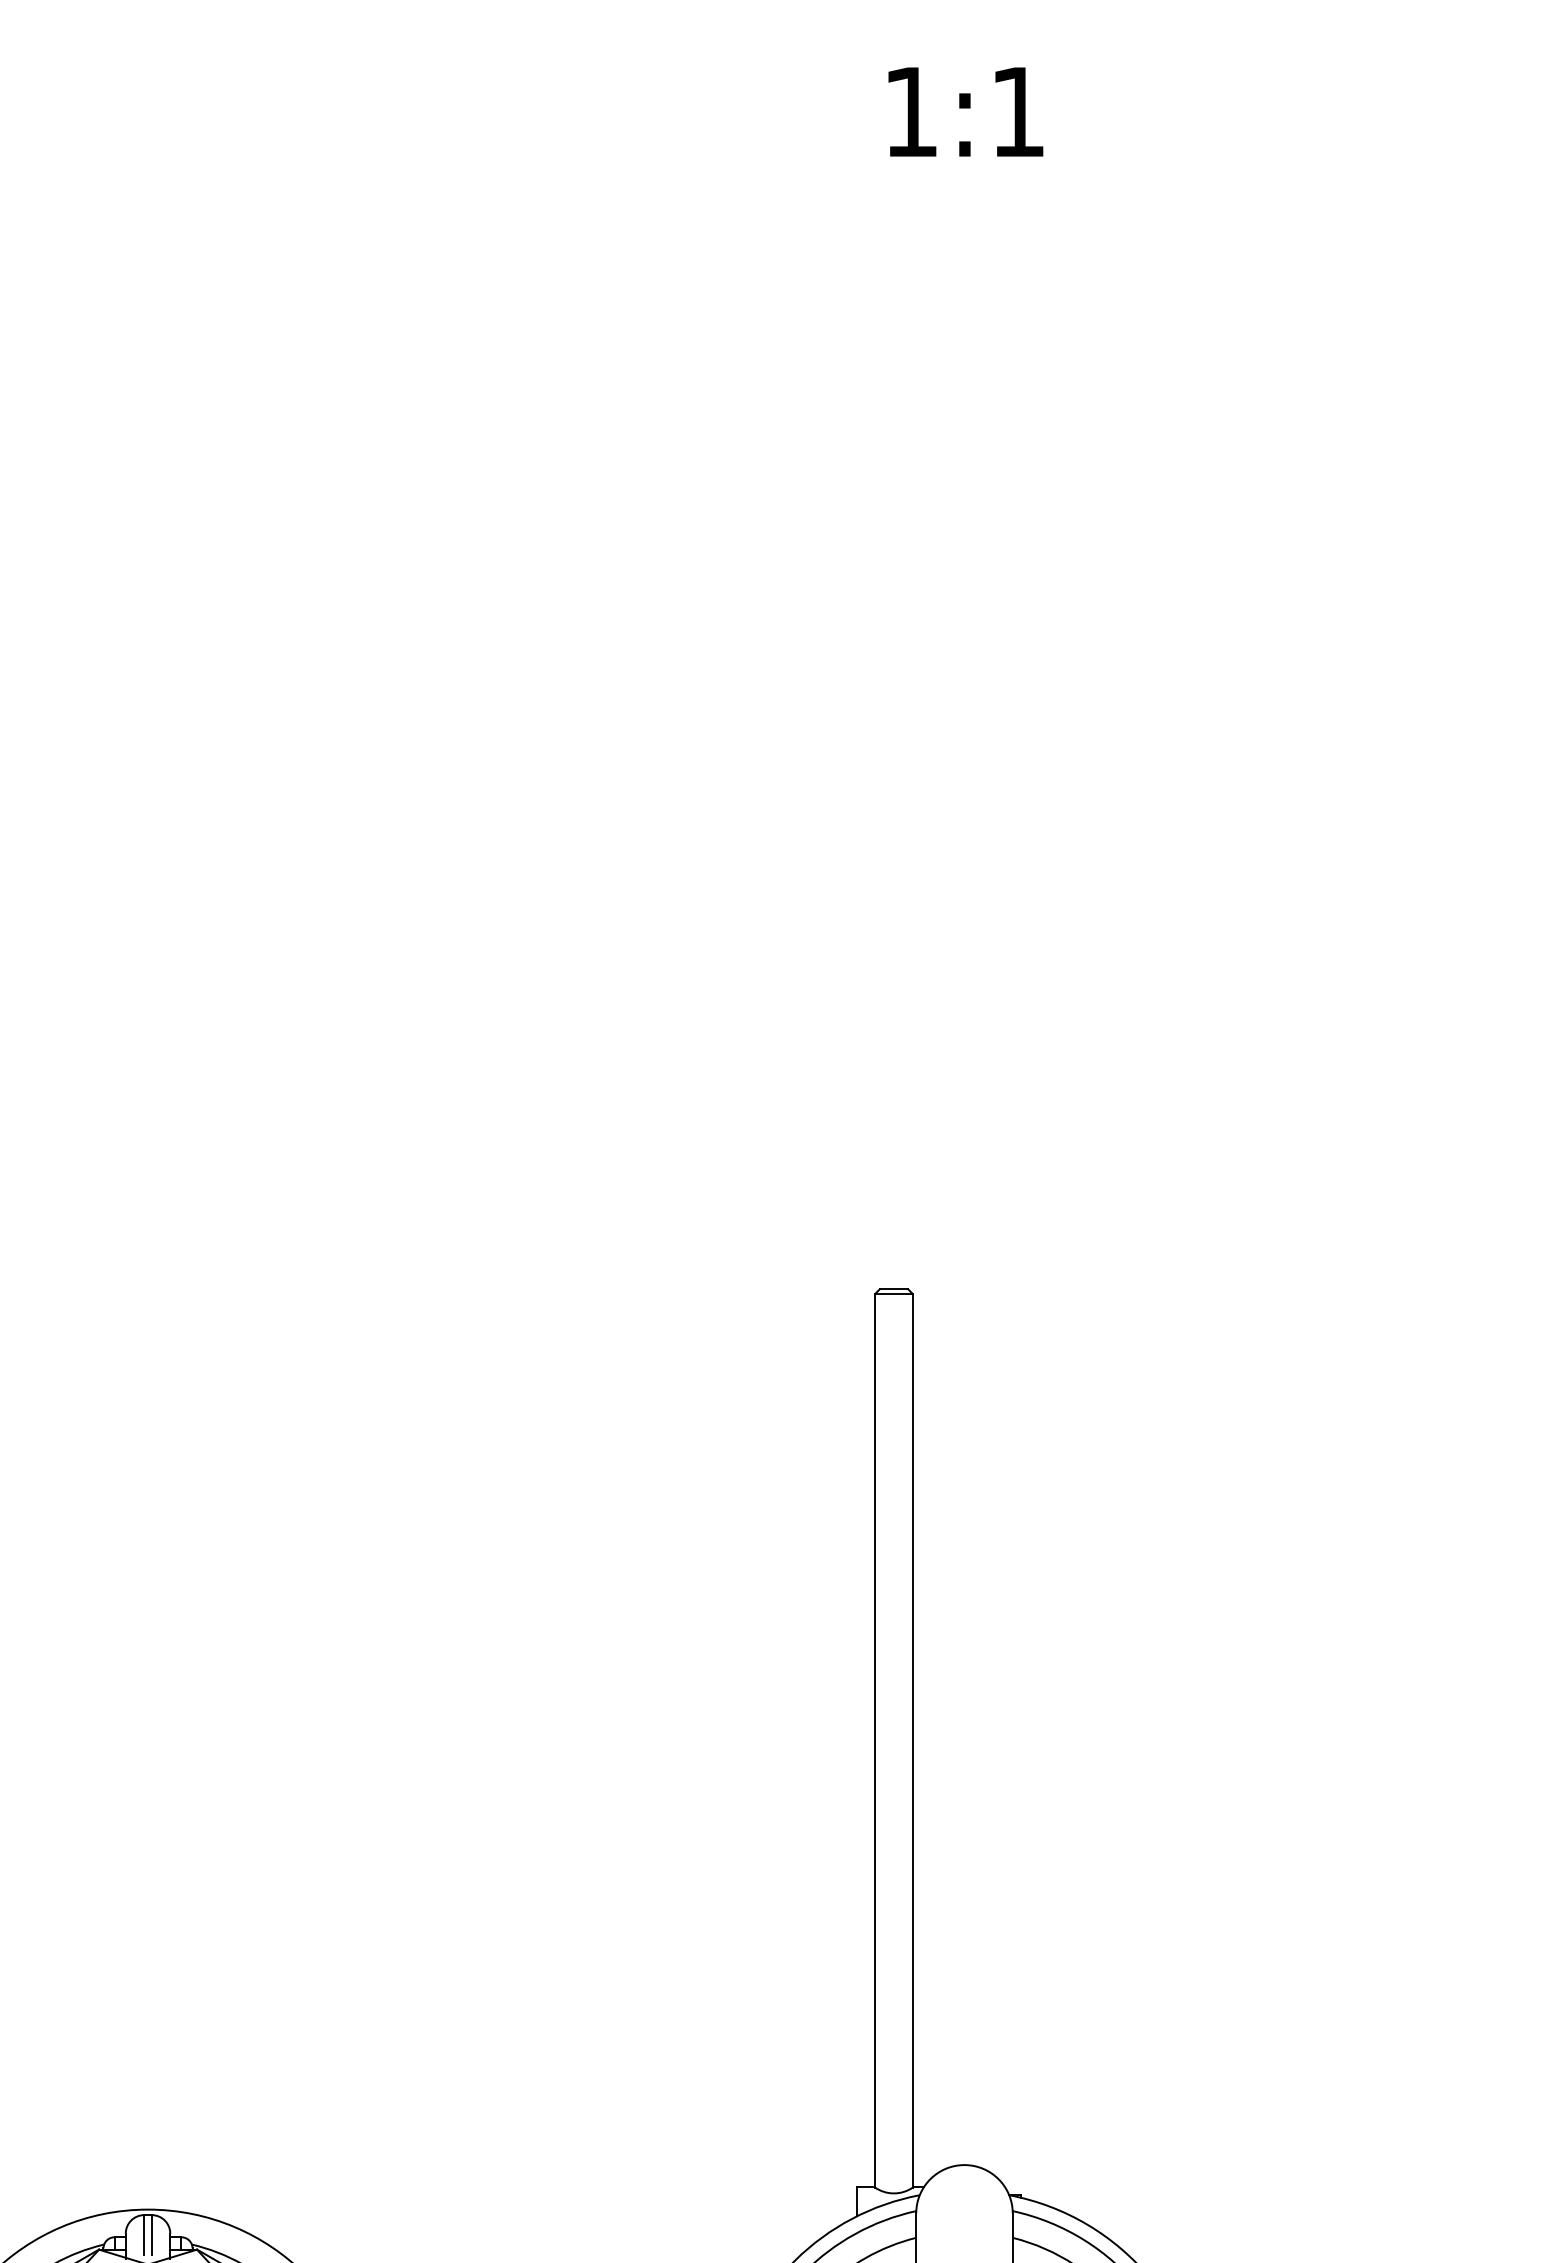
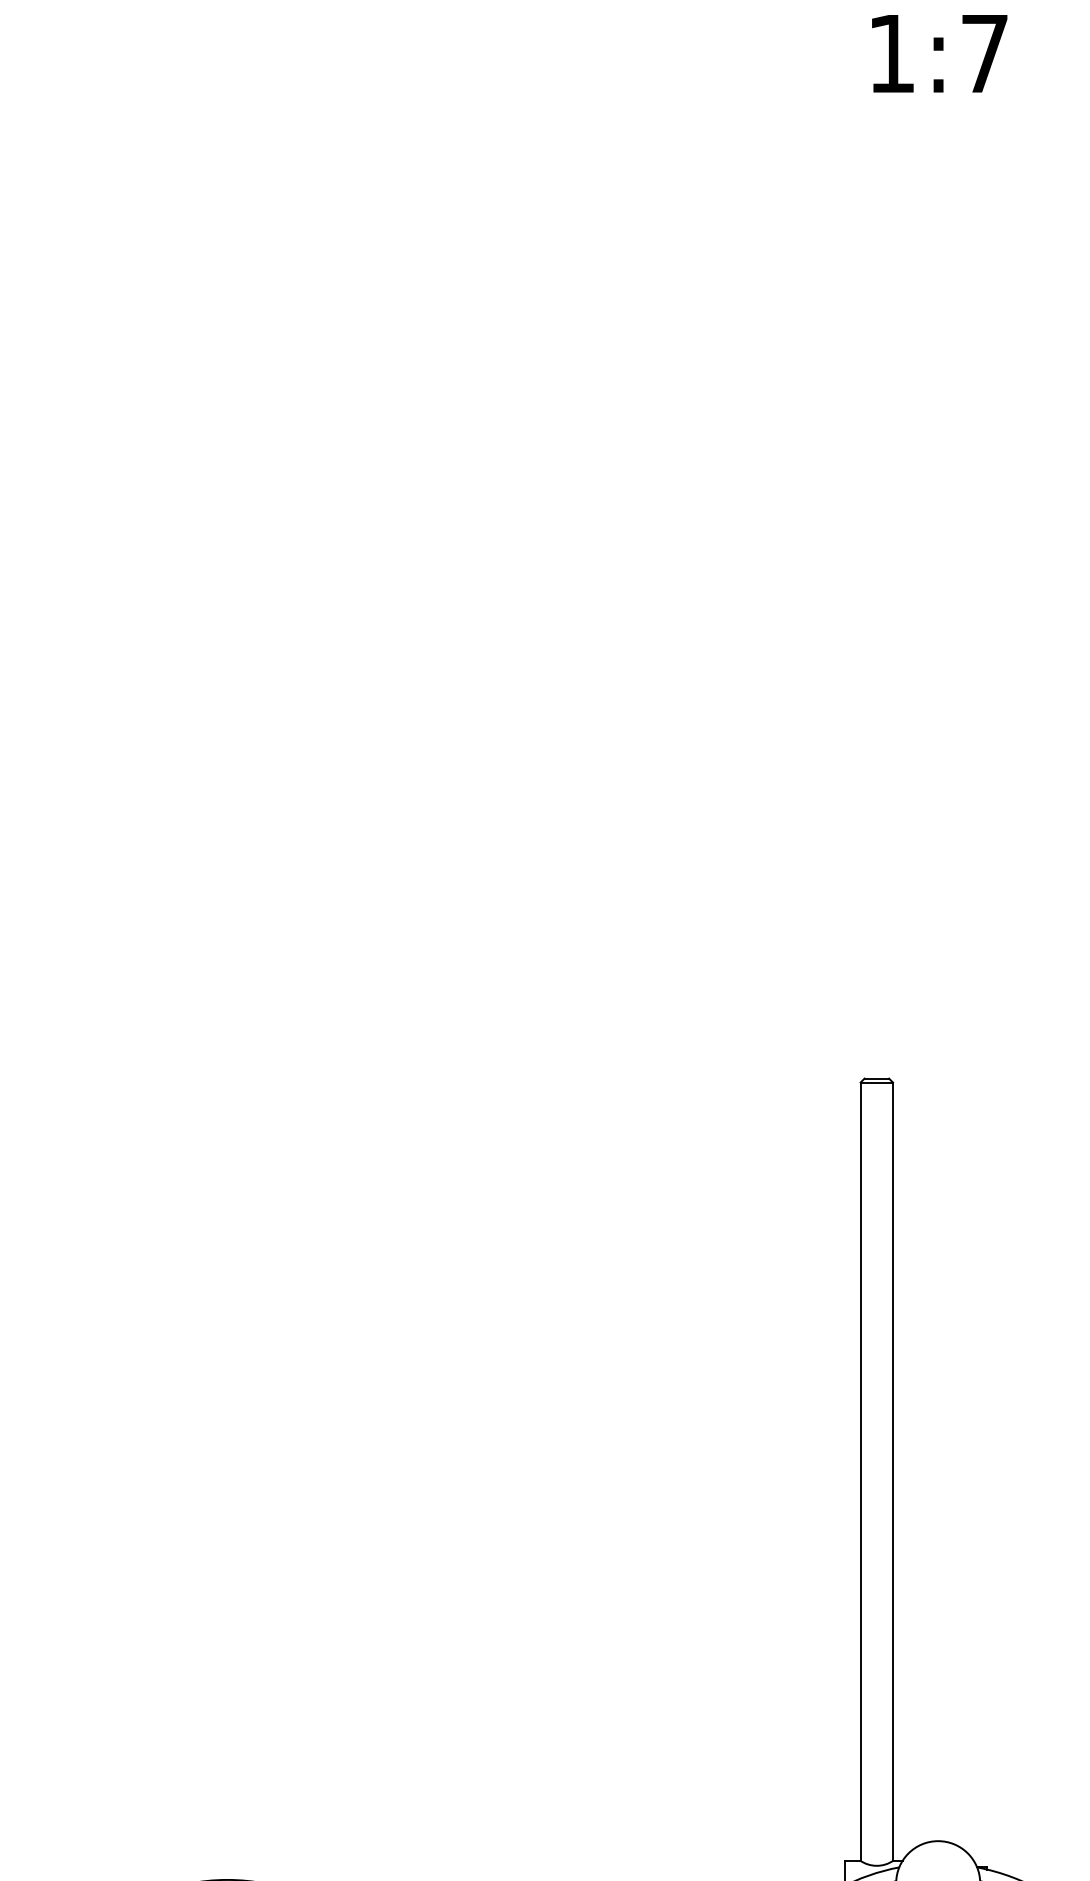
text: (1017, 111) -> (984, 53), 1:1 -> 1:7

